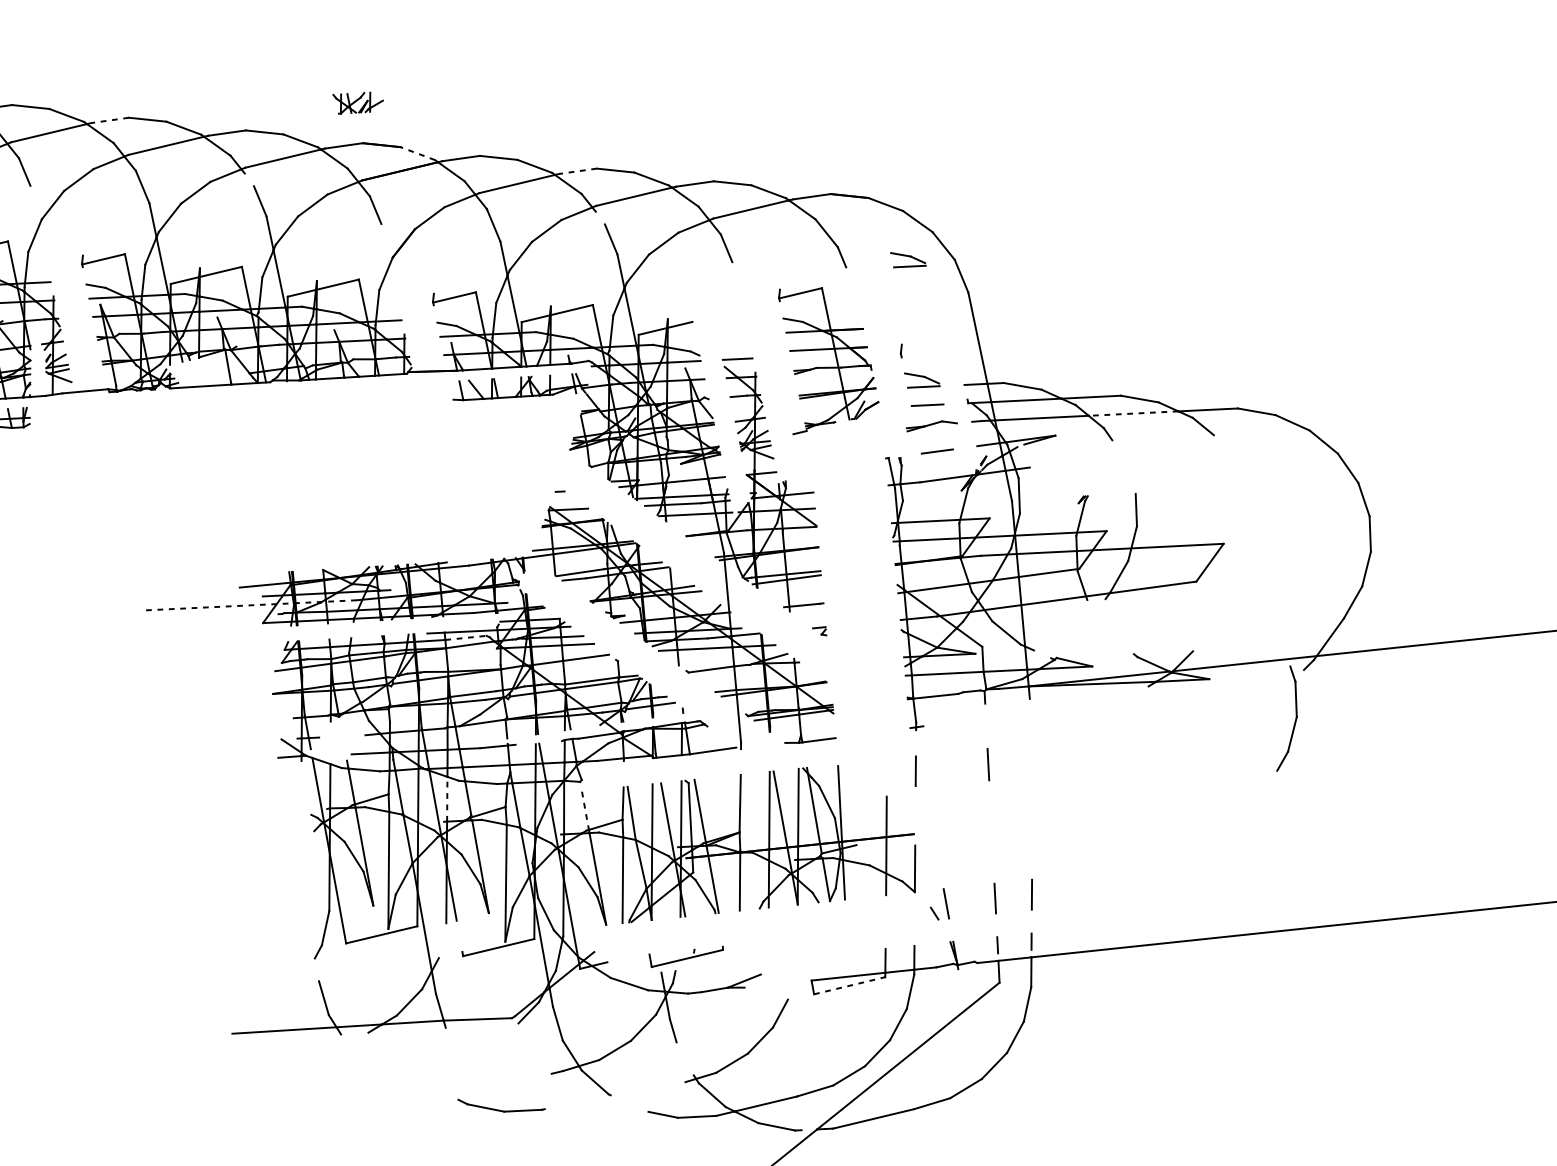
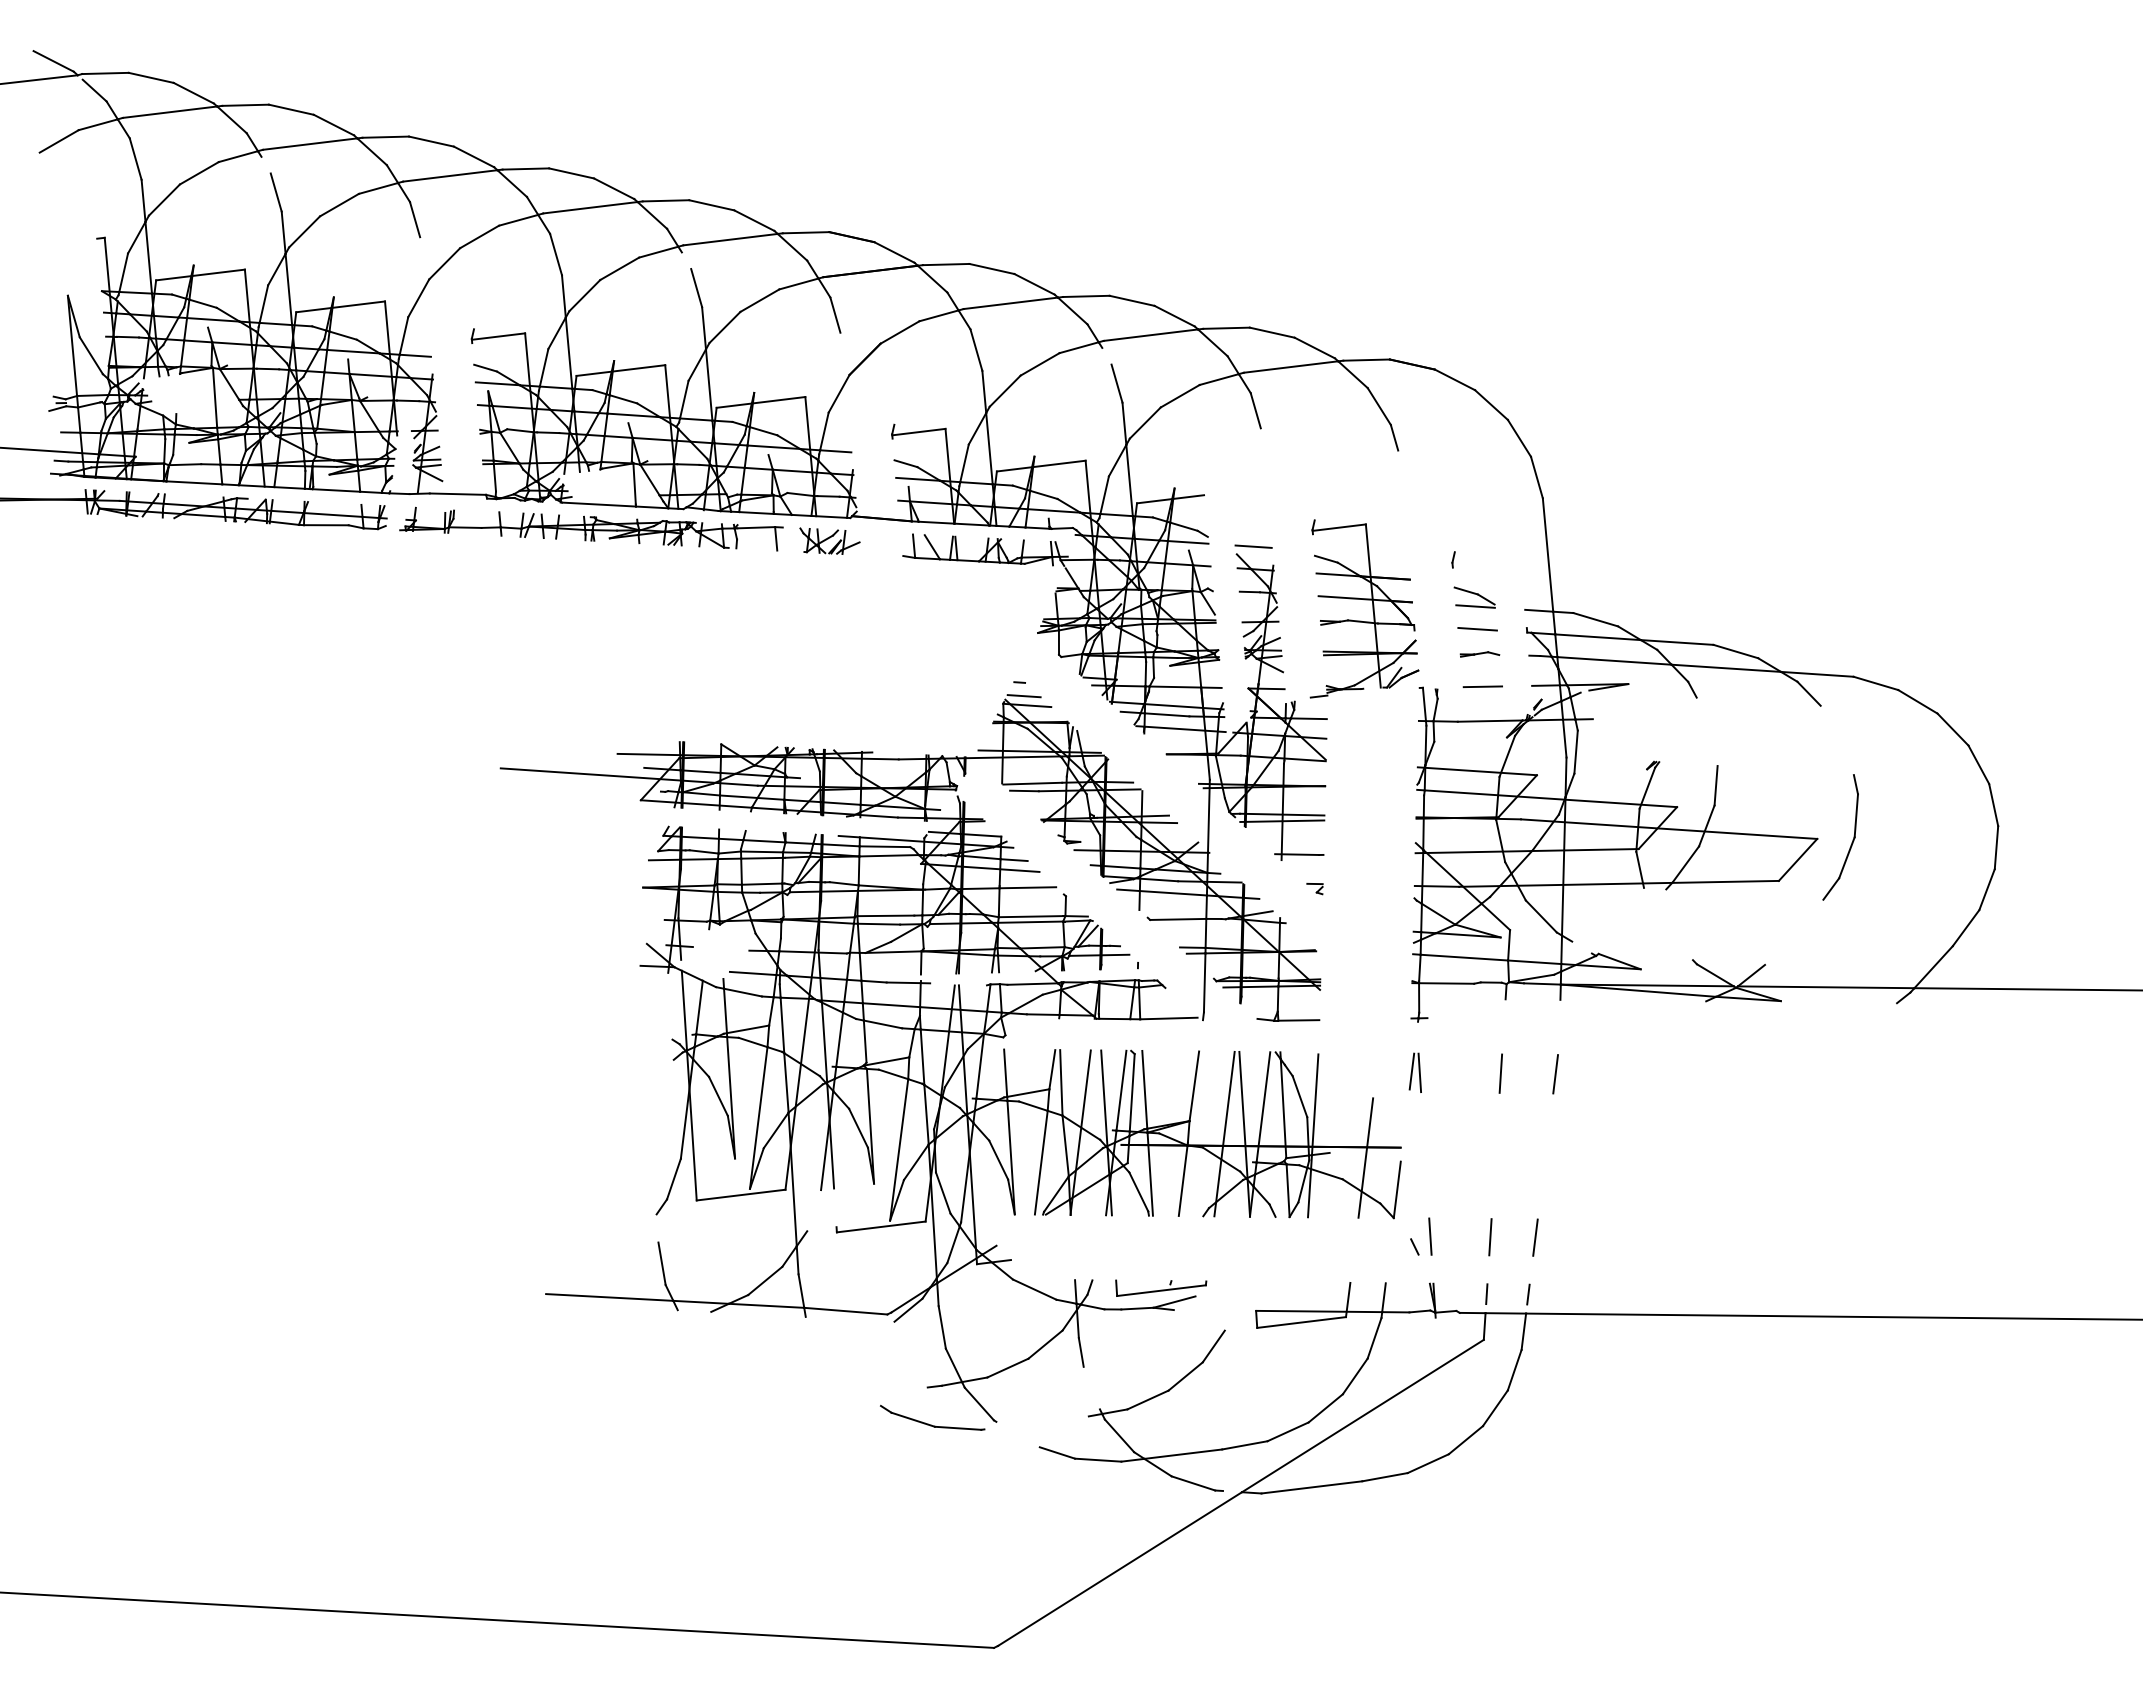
part: (358, 102) -> (829, 540), moved
line: (109, 120) -> (525, 169), dashed -> solid
line: (417, 153) -> (894, 252), dashed -> solid
line: (577, 171) -> (1085, 296), dashed -> solid
part: (908, 259) -> (1474, 449), removed
part: (828, 350) -> (1364, 600), moved
part: (197, 406) -> (591, 528), added
line: (1133, 413) -> (1726, 668), dashed -> solid
part: (931, 425) -> (1479, 654), size x0.62
line: (564, 502) -> (1023, 696), added
line: (251, 605) -> (629, 777), dashed -> solid
line: (466, 637) -> (885, 846), dashed -> solid
part: (1294, 721) -> (1851, 842), moved
line: (1032, 760) -> (1555, 1074), added
line: (922, 771) -> (1419, 1072), added
line: (447, 799) -> (839, 1039), dashed -> solid
line: (585, 811) -> (1005, 1073), dashed -> solid
part: (687, 955) -> (1161, 1287), moved
line: (849, 985) -> (1301, 1322), dashed -> solid
part: (501, 1110) -> (931, 1424), moved

